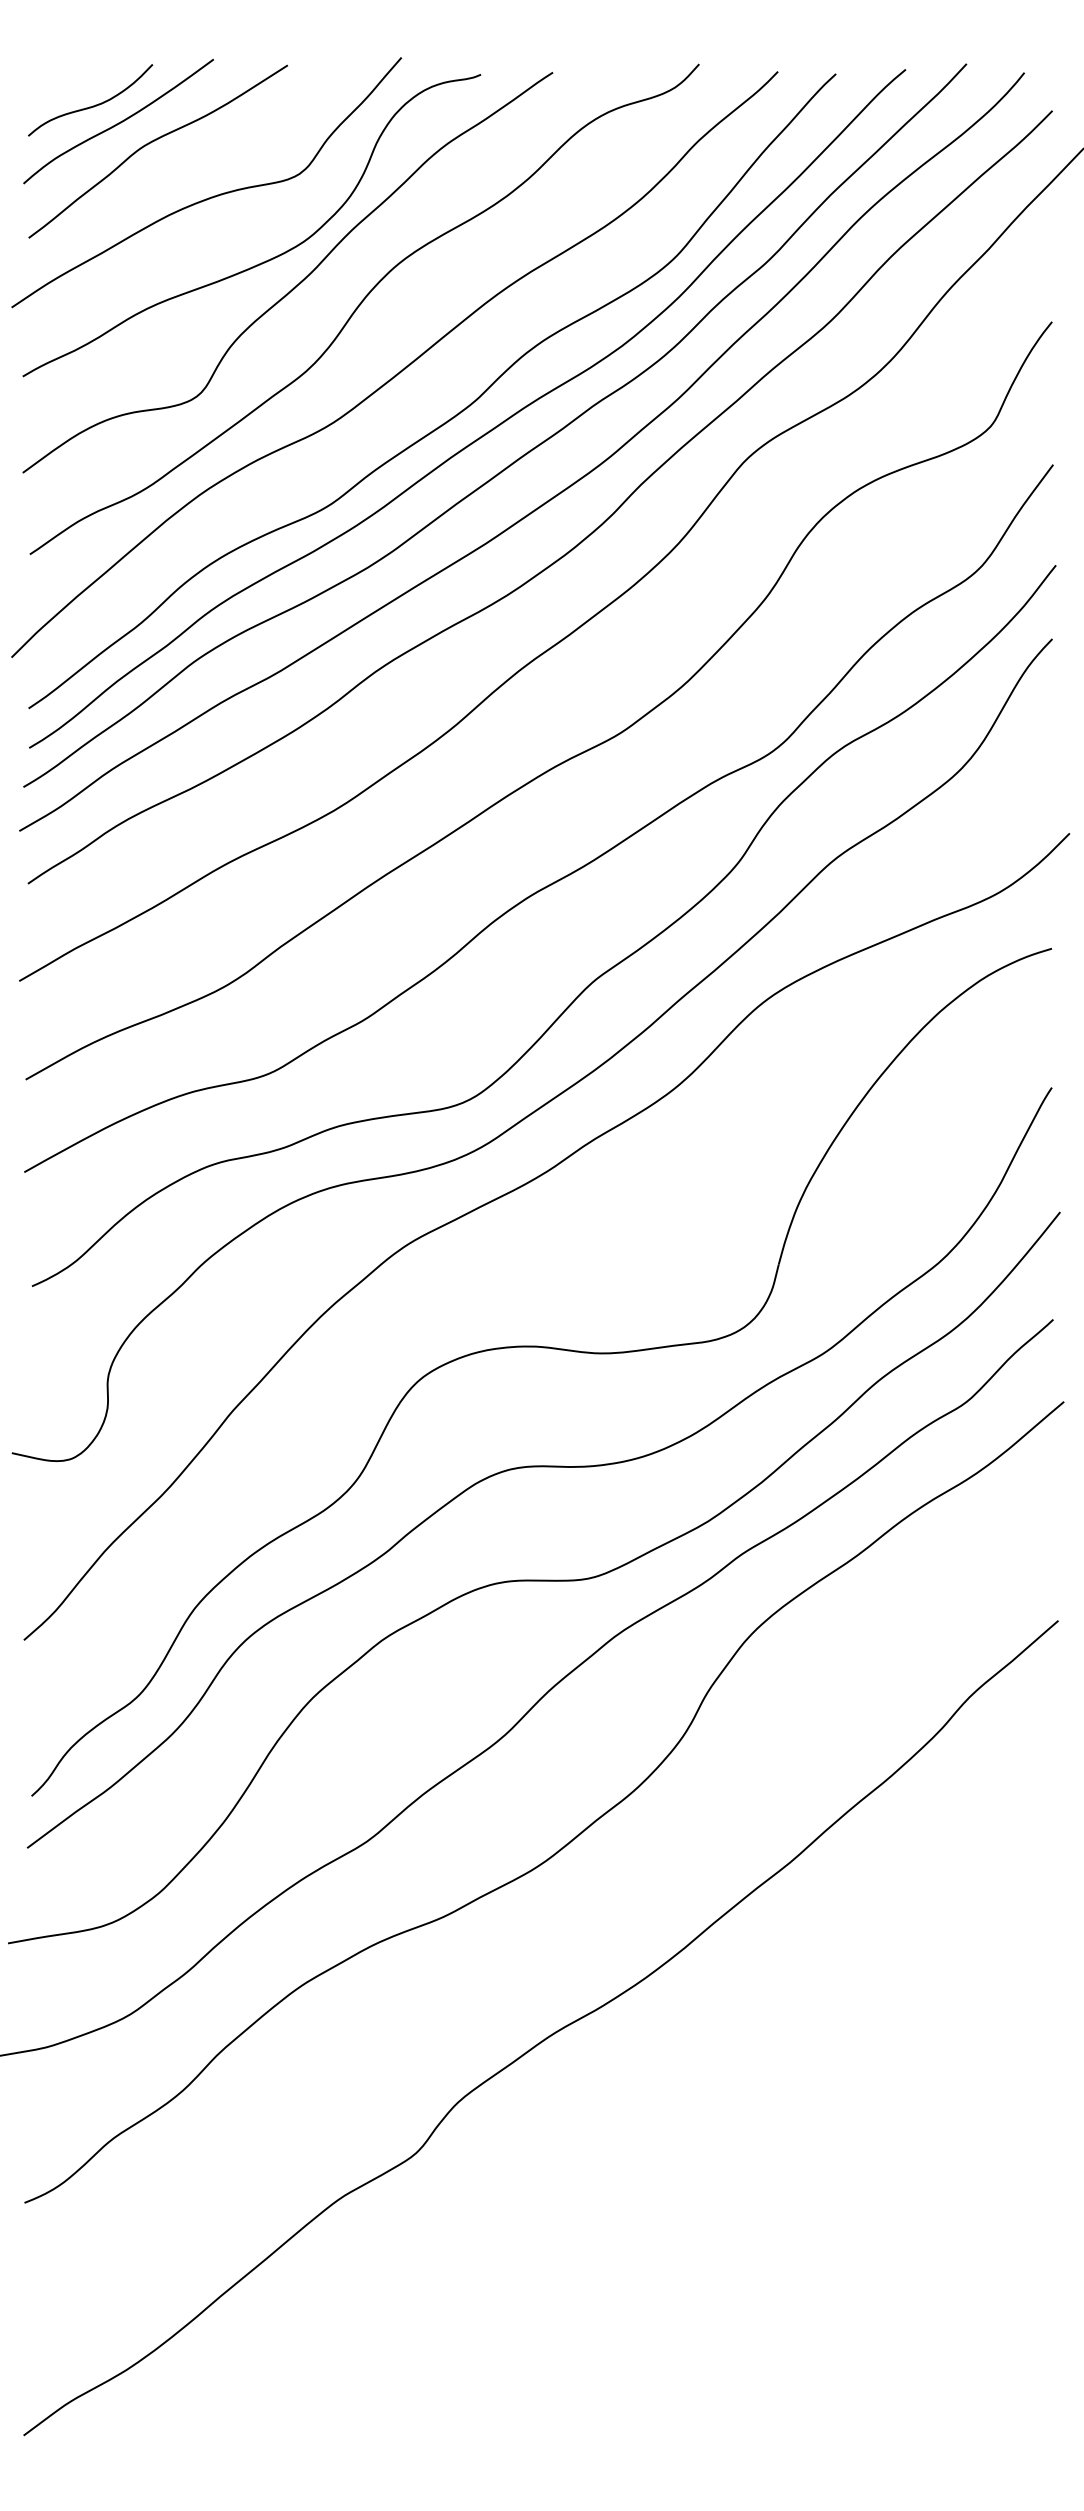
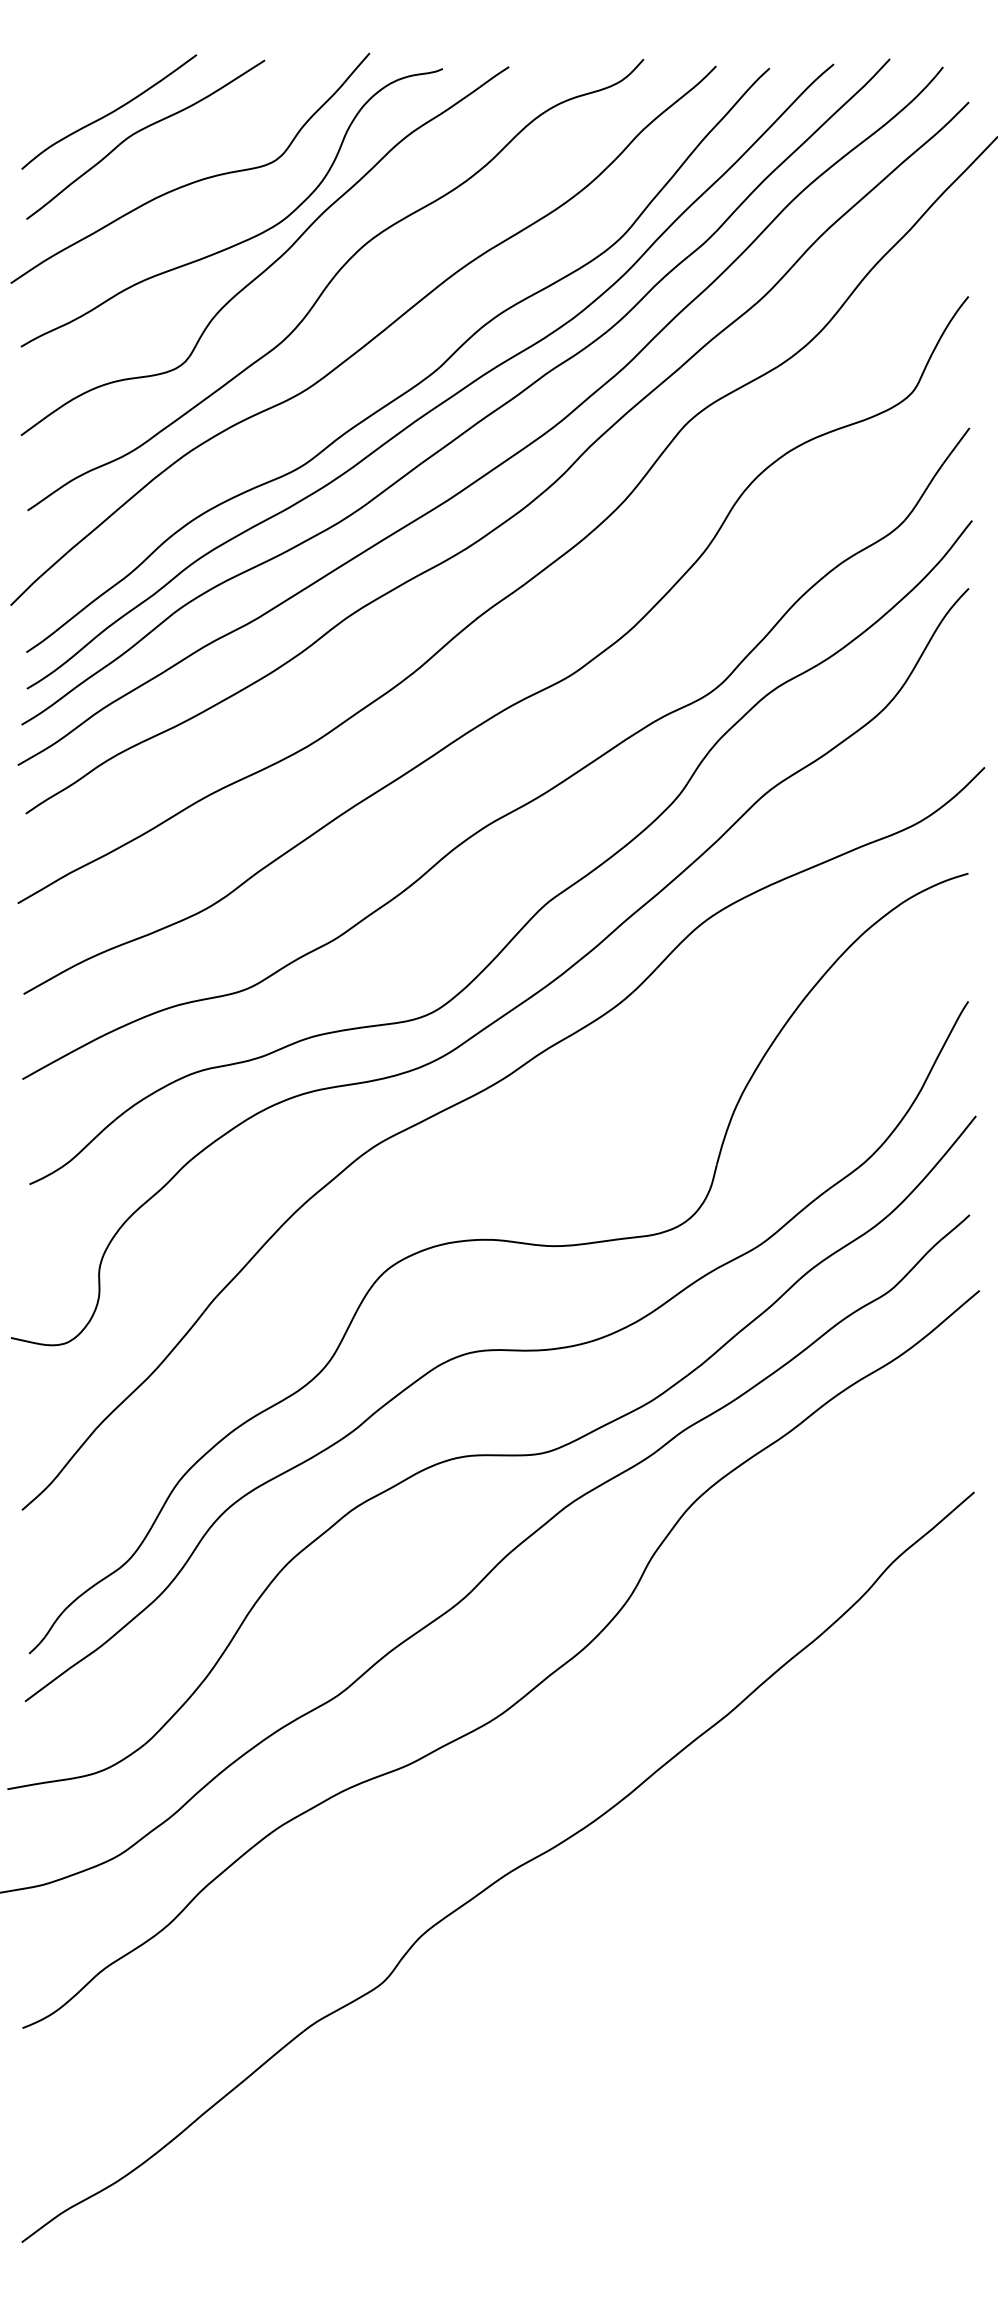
curve: (93, 105) -> (86, 97), removed

